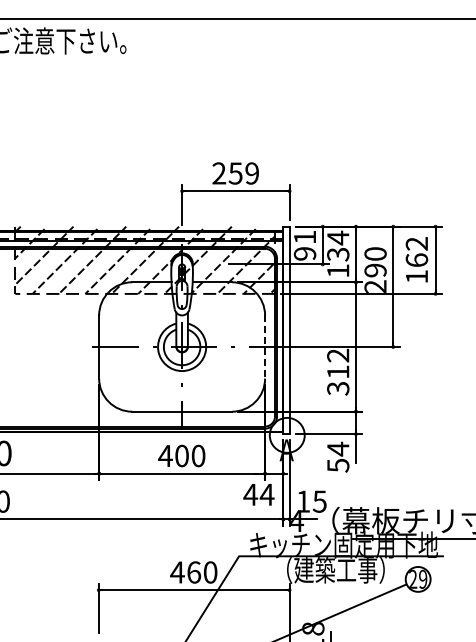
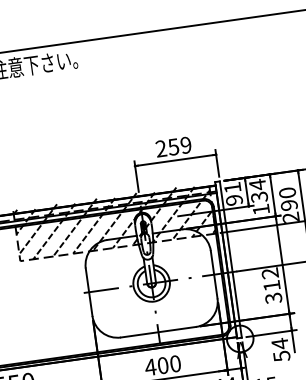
line: (265, 347) -> (214, 275), dashed -> solid

